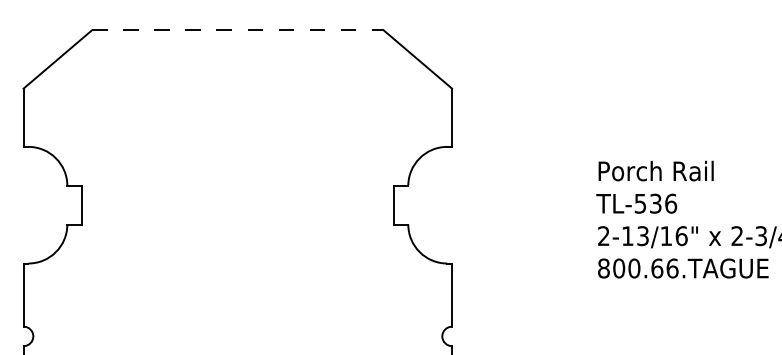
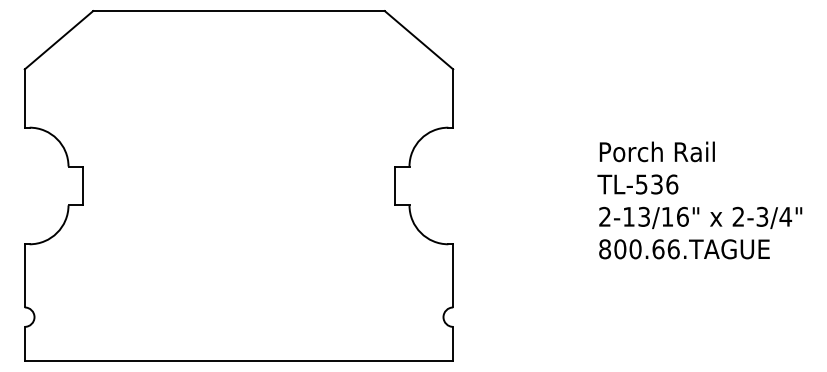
line: (238, 30) -> (239, 11), dashed -> solid

